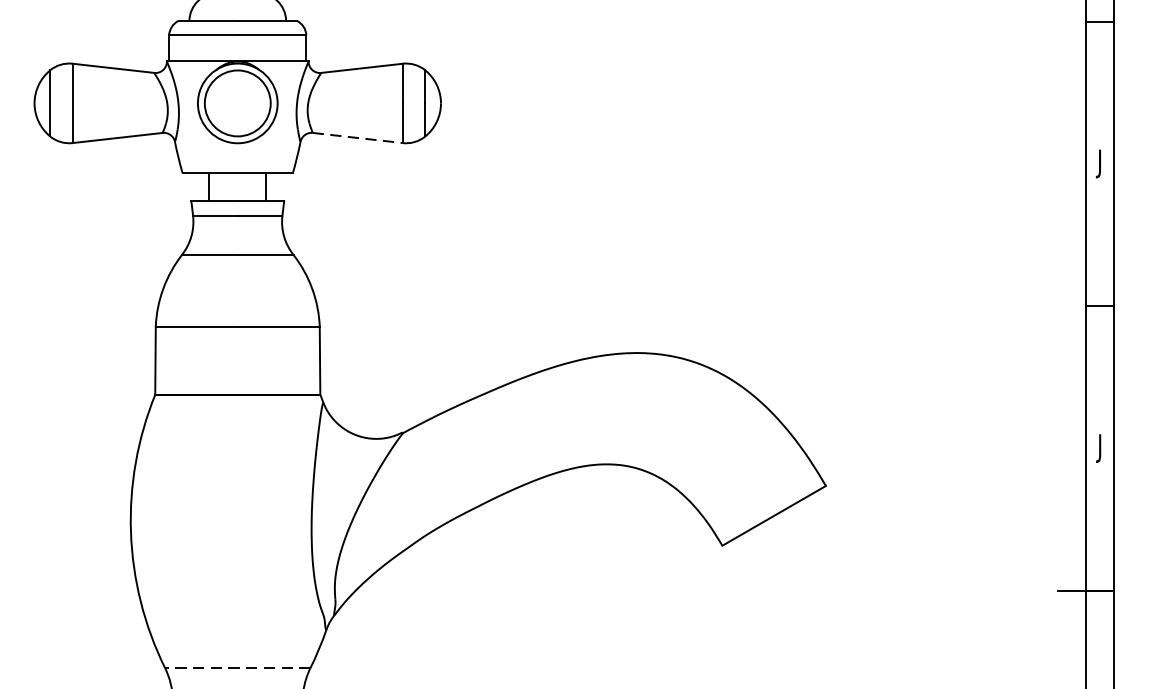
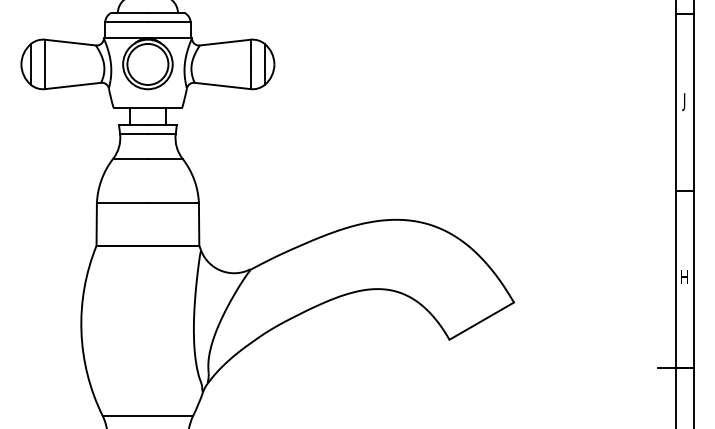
line: (359, 138) -> (223, 86), dashed -> solid
text: (1099, 448) -> (684, 279), J -> H
line: (237, 667) -> (147, 415), dashed -> solid

